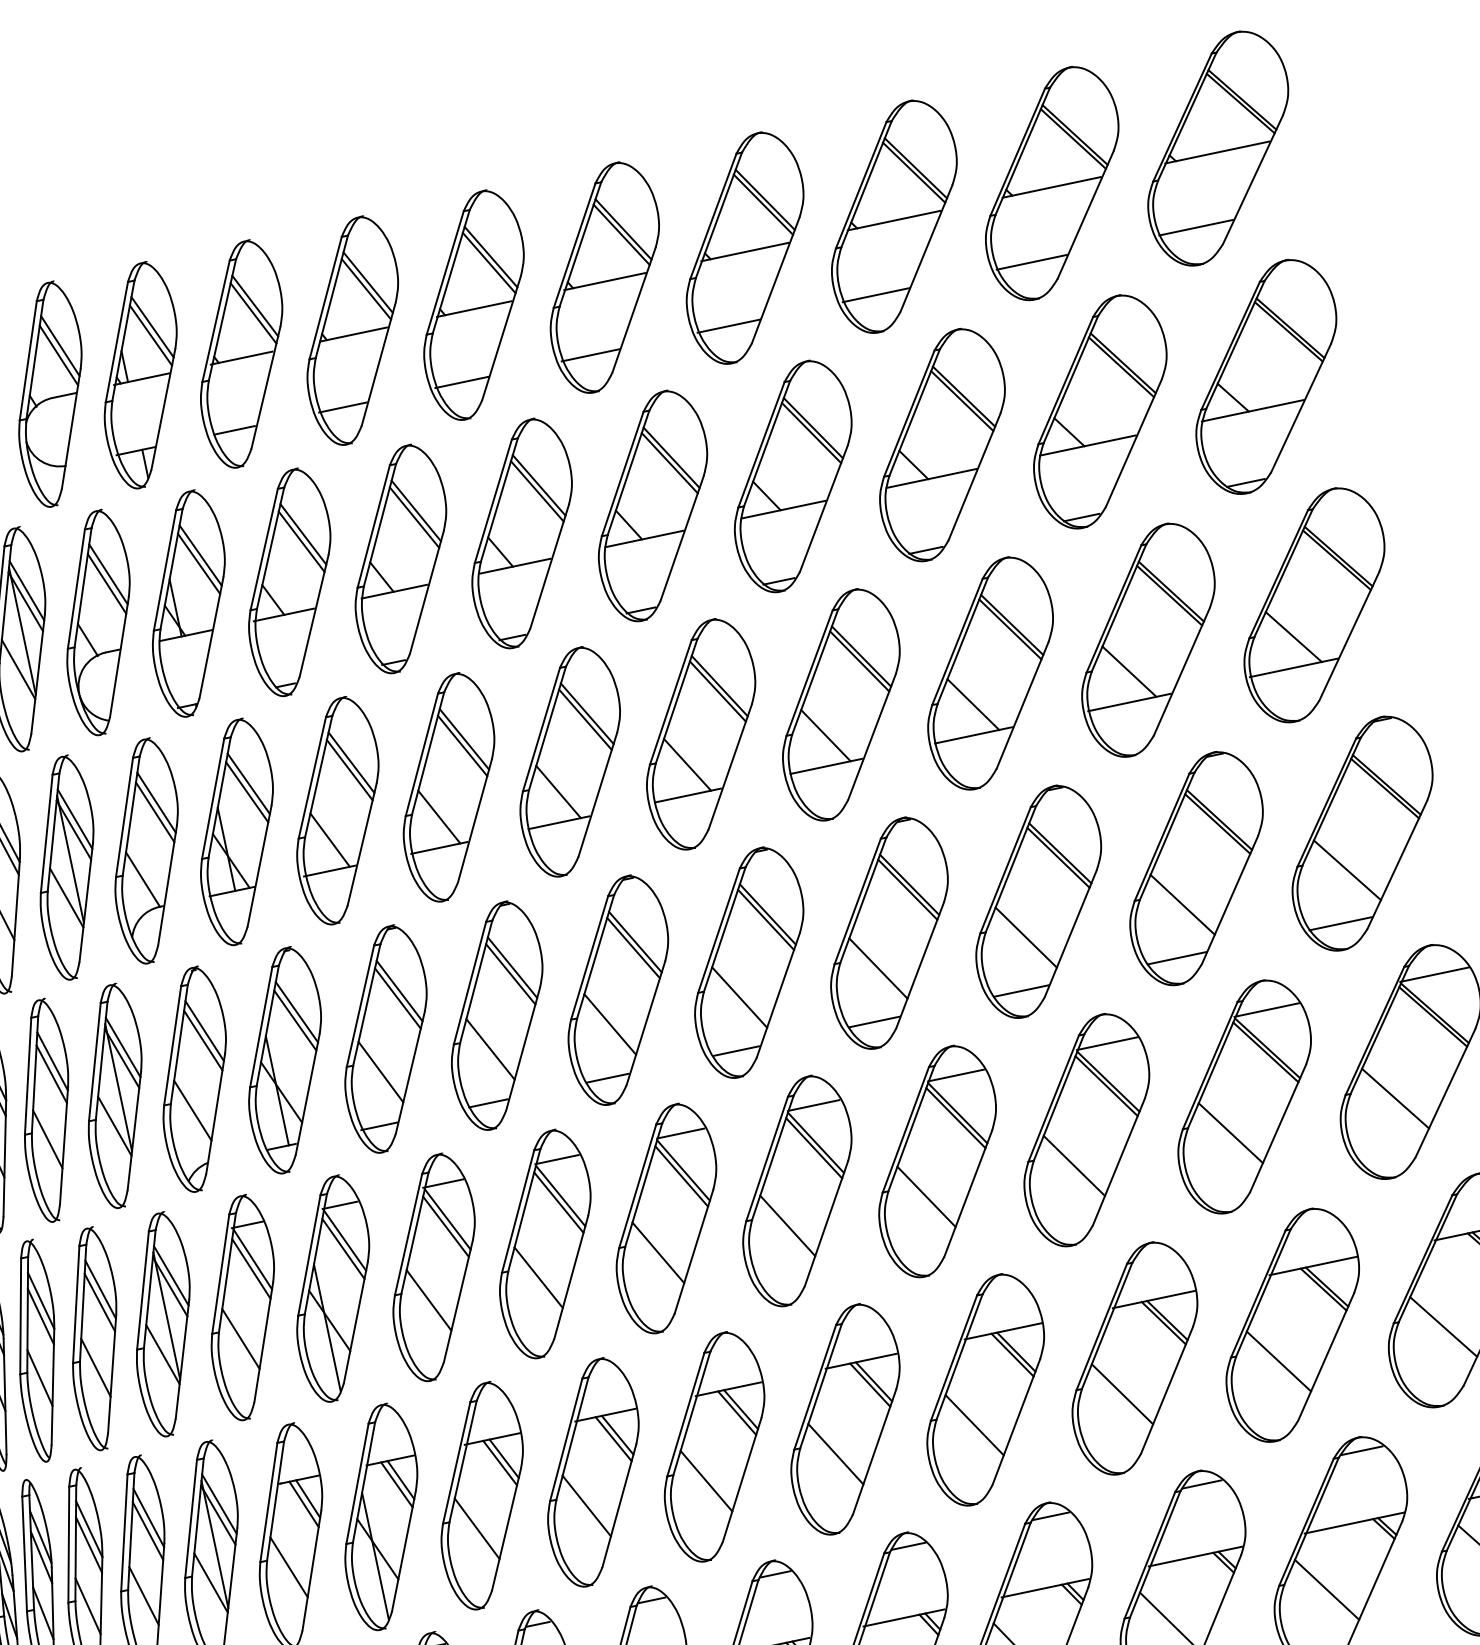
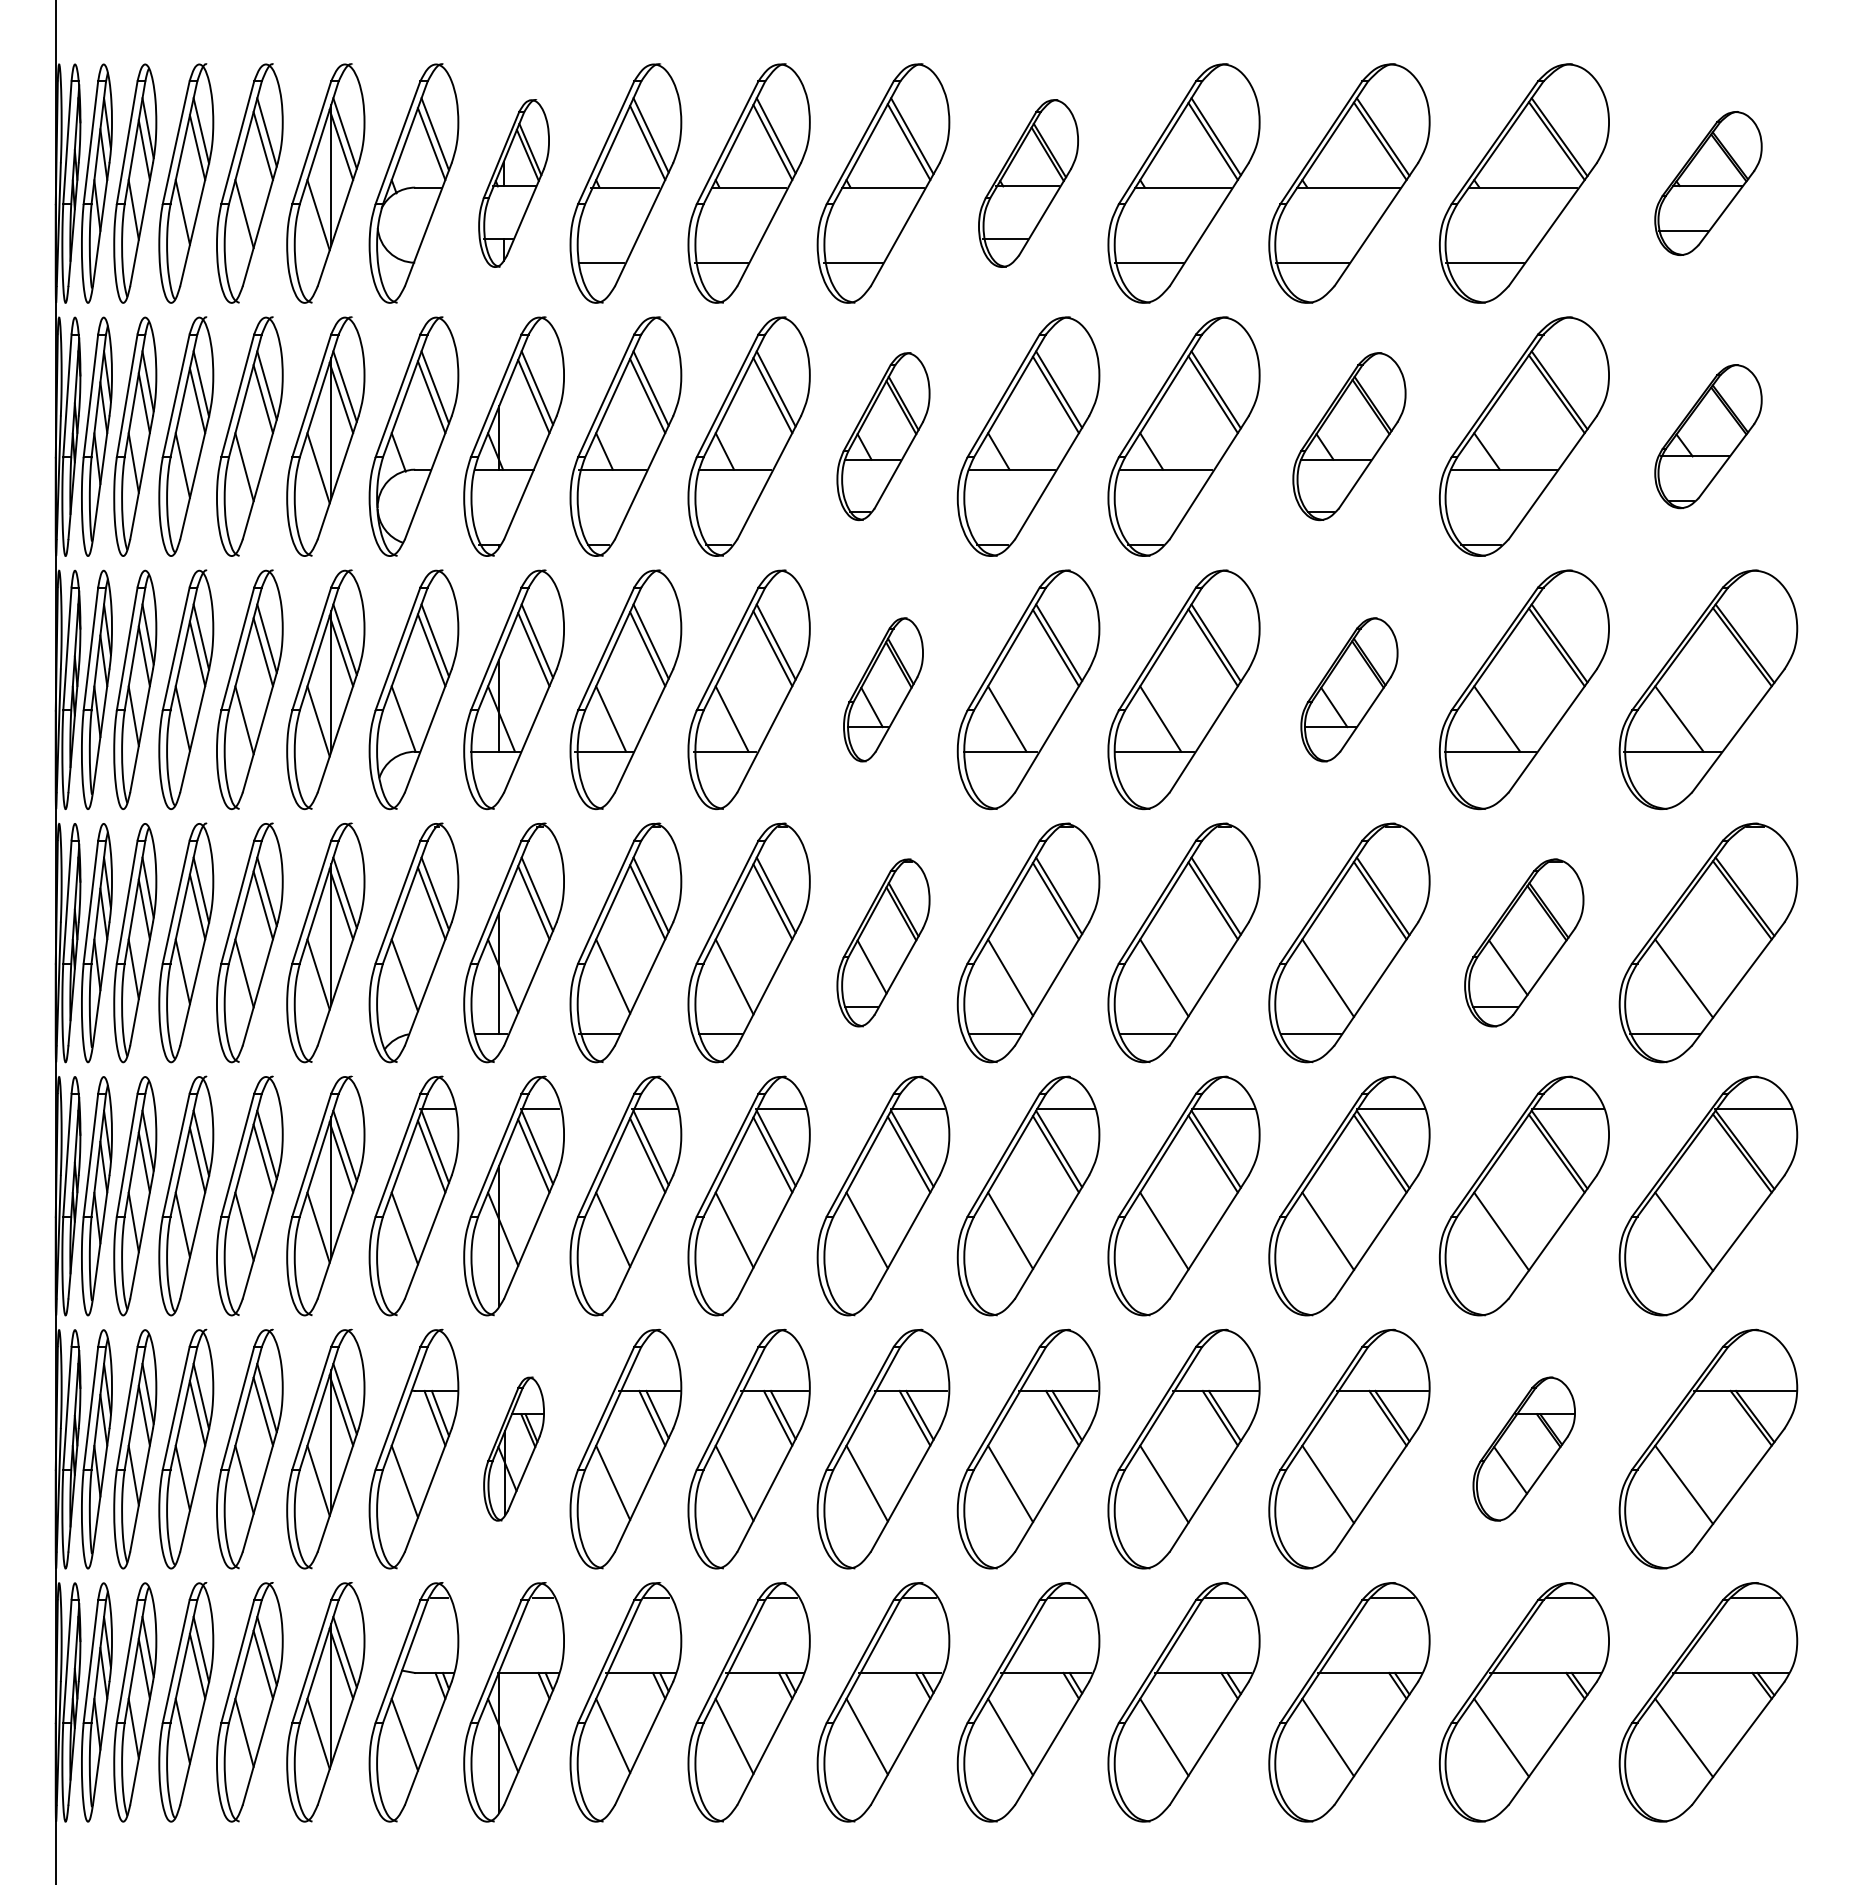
part: (1218, 148) -> (1708, 183), size x0.6
part: (604, 277) -> (1028, 183), size x0.7
part: (140, 375) -> (513, 183), size x0.7
part: (1266, 376) -> (1708, 436), size x0.6
part: (942, 444) -> (1349, 436), size x0.7
part: (522, 533) -> (883, 436), size x0.7
part: (990, 673) -> (1349, 689), size x0.6
part: (570, 761) -> (883, 689), size x0.6
part: (1195, 868) -> (1523, 942), size x0.7
part: (618, 989) -> (883, 942), size x0.7
part: (1291, 1324) -> (1523, 1448), size x0.6
part: (380, 1516) -> (513, 1448), size x0.6

